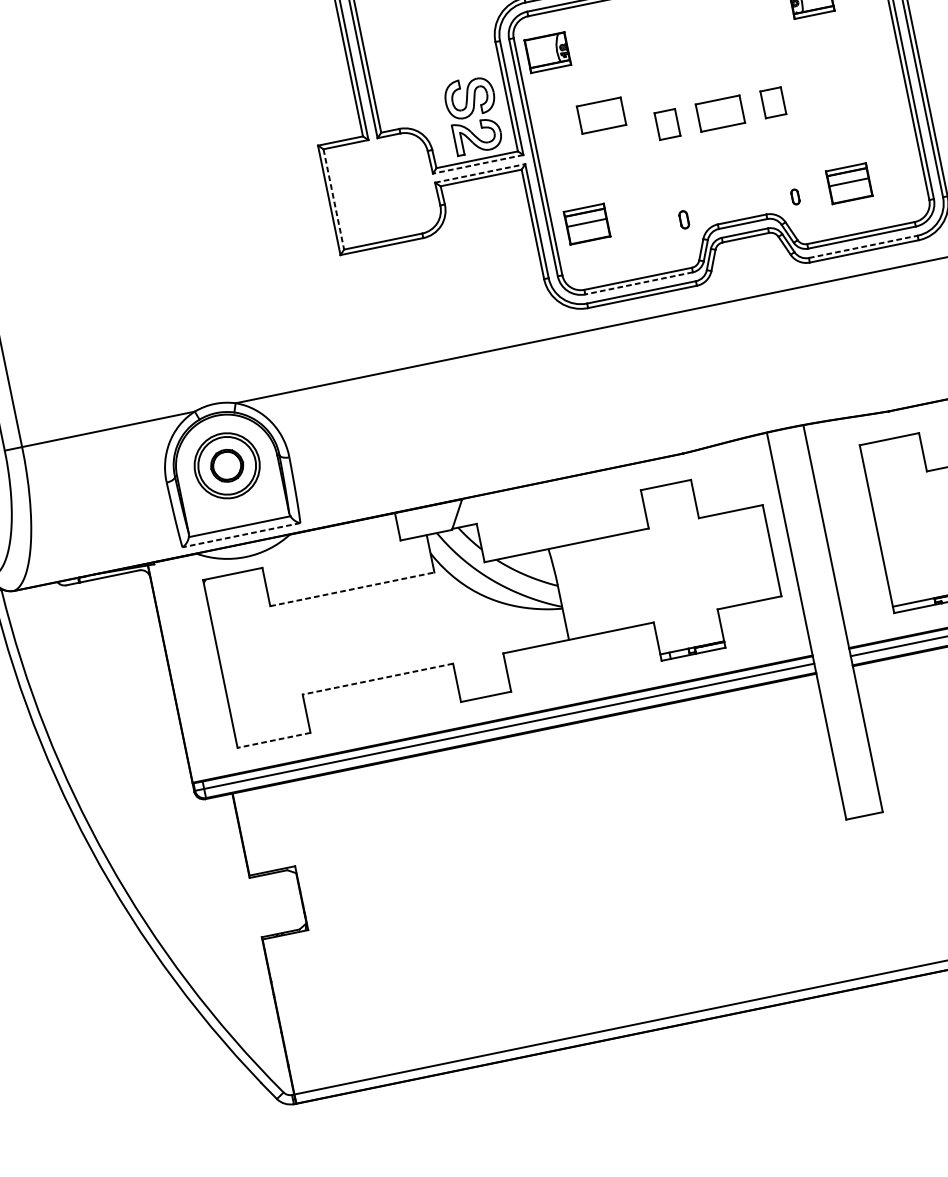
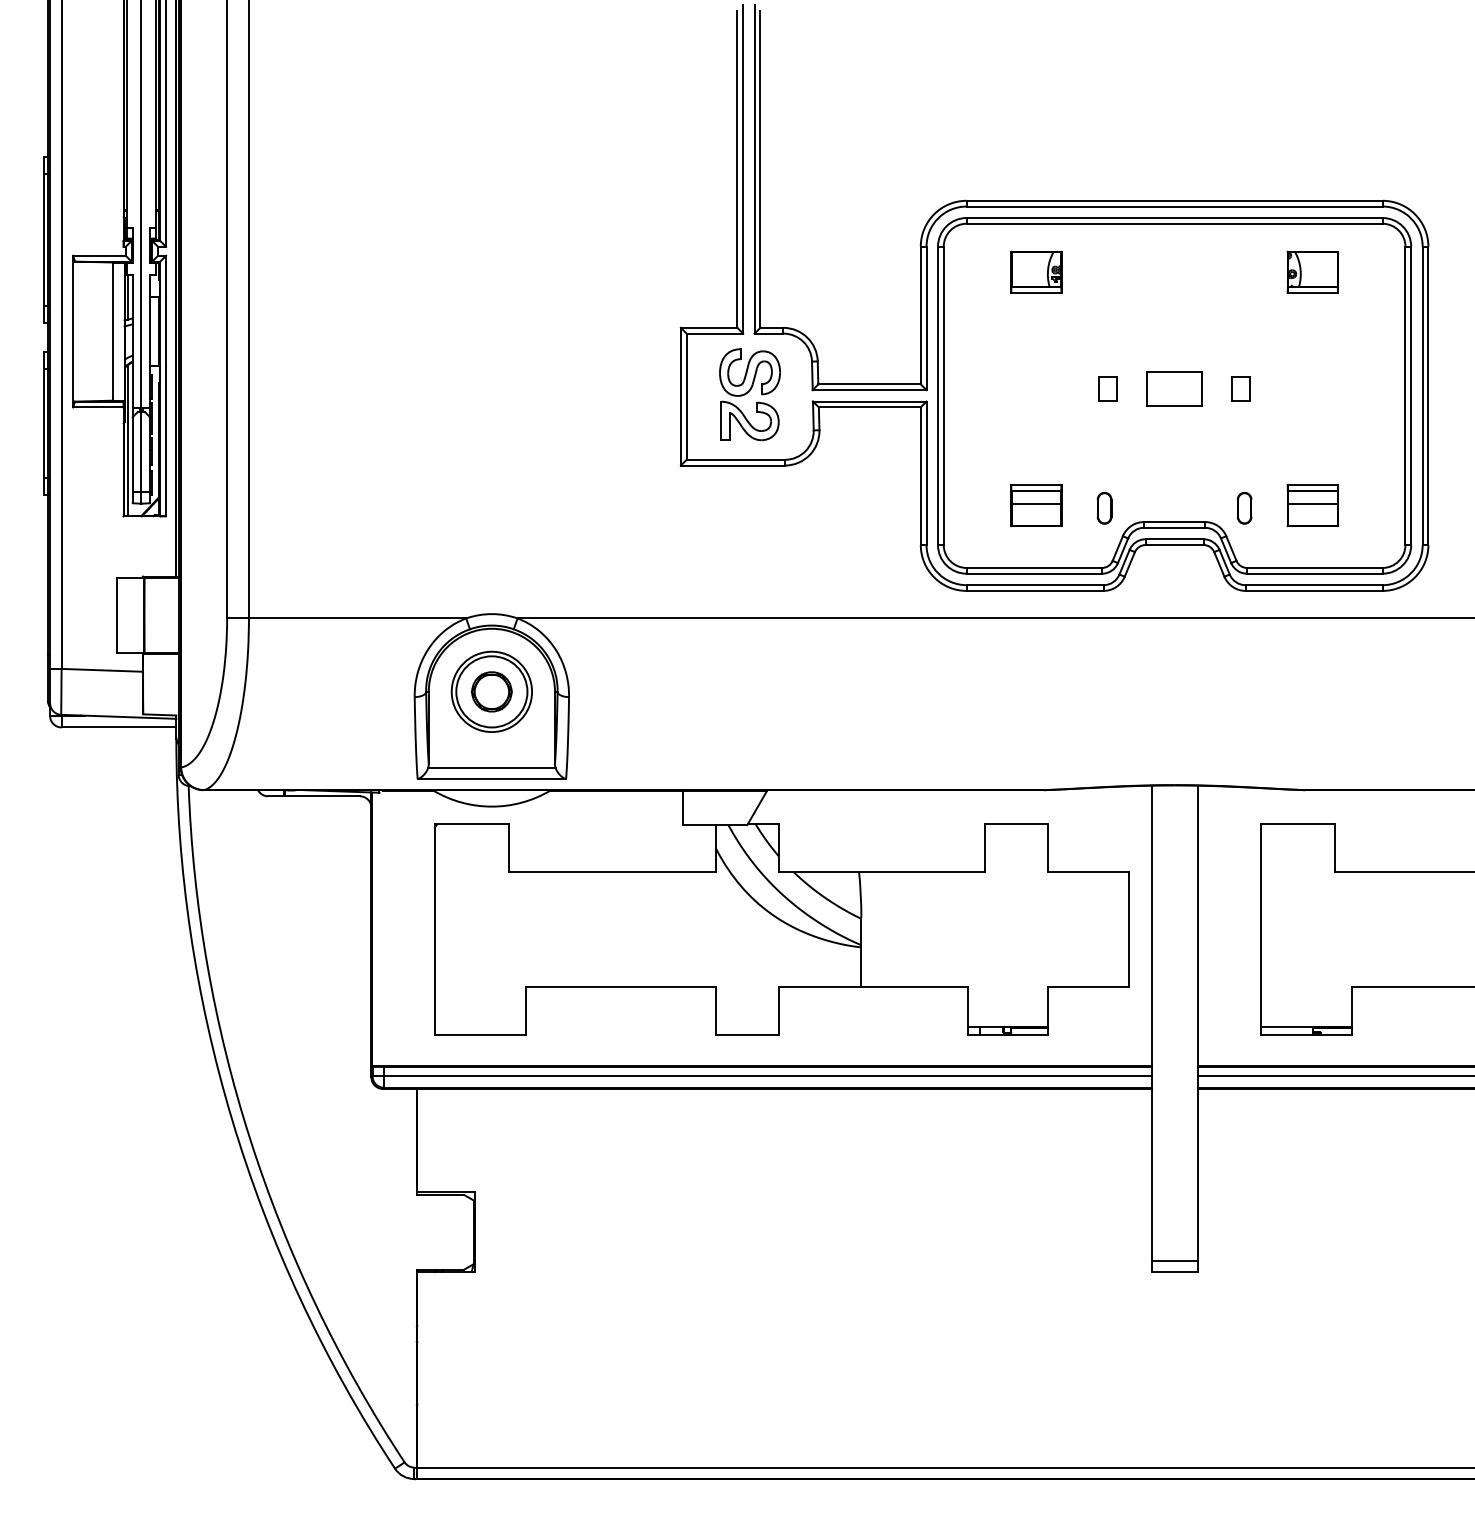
part: (547, 51) -> (1036, 271), moved
part: (772, 102) -> (1240, 388), size x0.71
part: (472, 115) -> (749, 394), moved
part: (601, 115) -> (1030, 361), removed
part: (667, 124) -> (1107, 388), size x0.71
line: (478, 164) -> (869, 390), dashed -> solid
line: (479, 173) -> (869, 401), dashed -> solid
part: (795, 196) -> (1244, 507), size x1.67
line: (333, 200) -> (686, 397), dashed -> solid
part: (684, 219) -> (1104, 507), size x1.43
part: (587, 224) -> (1036, 505), moved
line: (863, 247) -> (1314, 585), dashed -> solid
line: (639, 283) -> (1034, 573), dashed -> solid
line: (241, 535) -> (491, 779), dashed -> solid
line: (352, 589) -> (612, 872), dashed -> solid
line: (377, 679) -> (620, 986), dashed -> solid
line: (274, 739) -> (480, 1034), dashed -> solid
line: (862, 807) -> (1174, 1261), added

